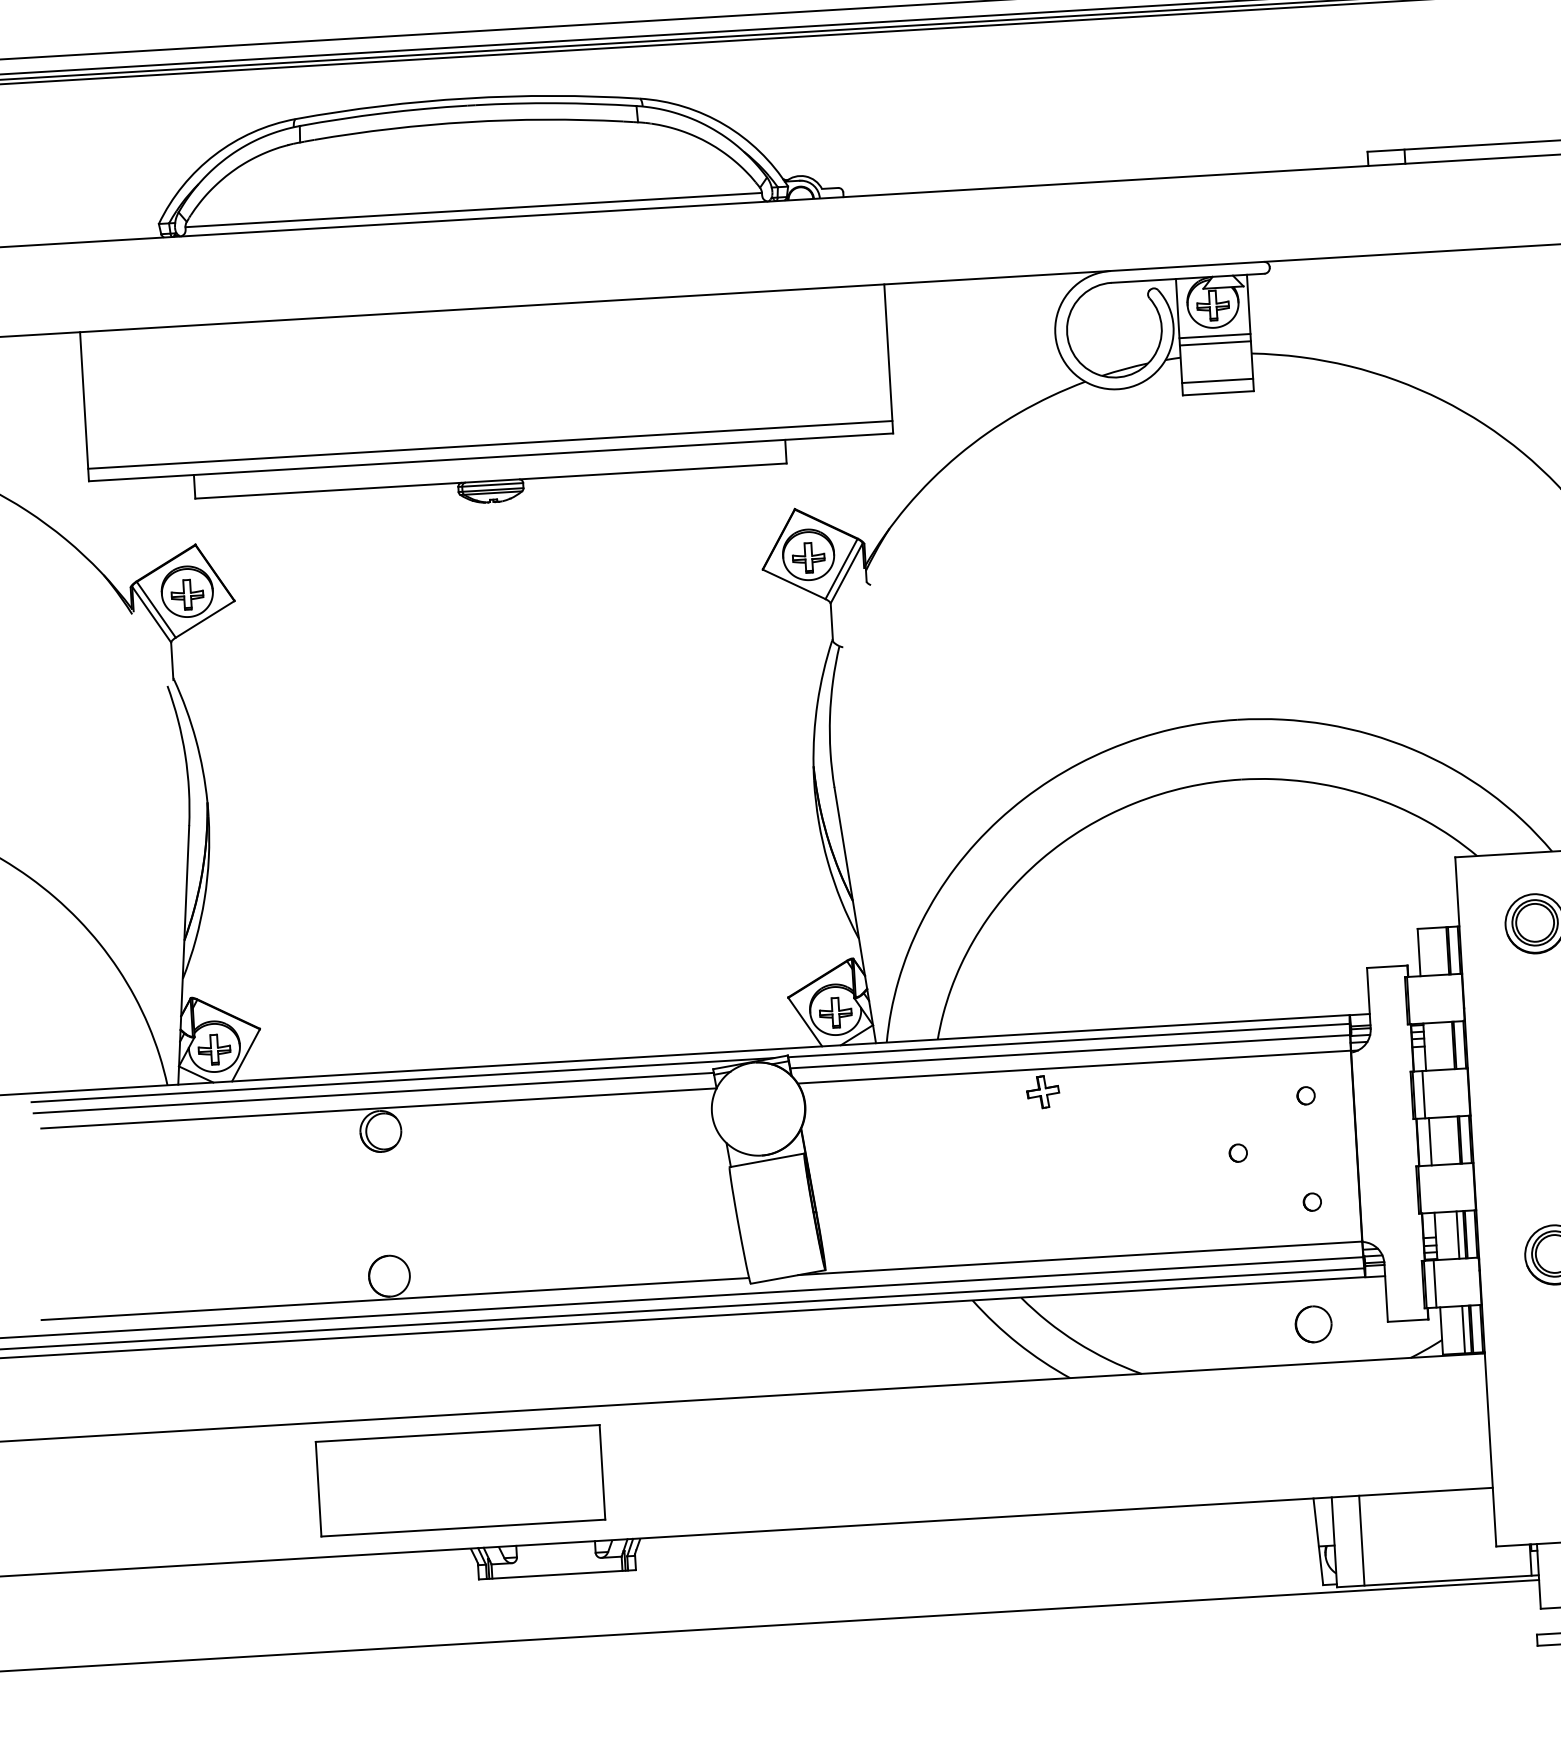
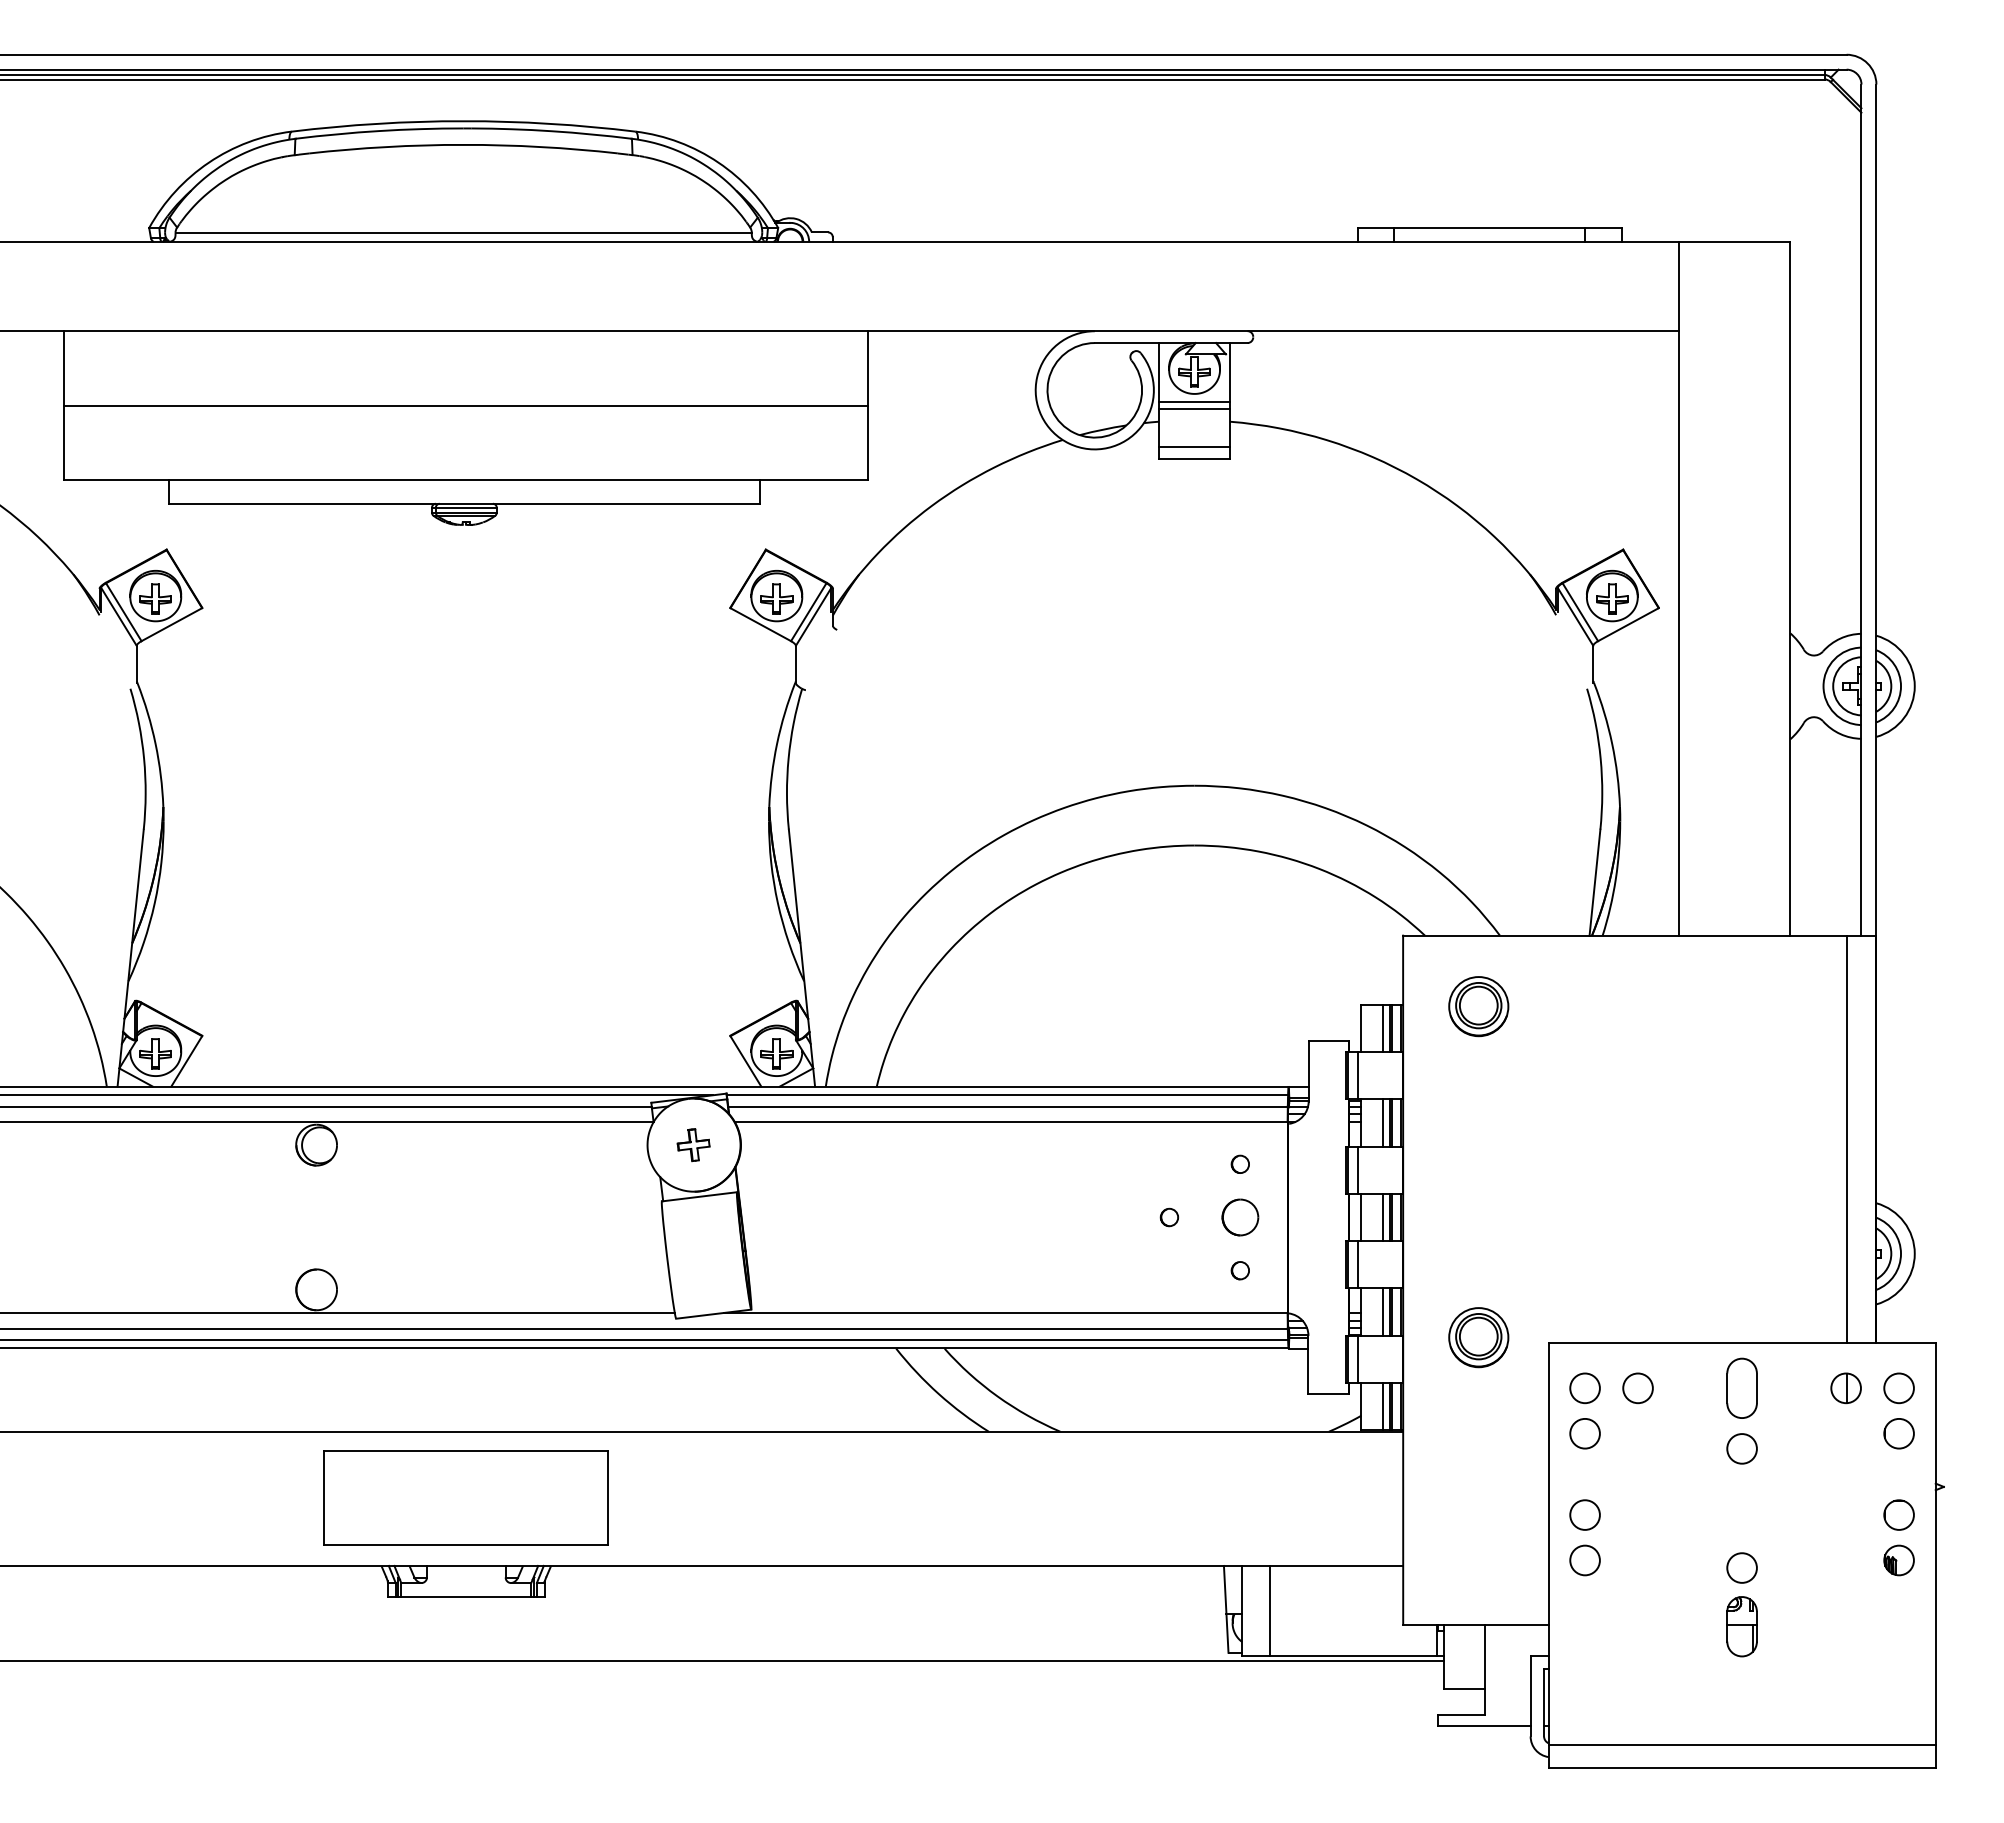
line: (490, 444) -> (466, 405), moved
line: (1441, 951) -> (1383, 1028), added
line: (1417, 999) -> (1357, 1075), added
line: (1446, 1045) -> (1383, 1122), added
part: (1042, 1092) -> (693, 1145), moved
line: (1452, 1140) -> (1383, 1217), added
line: (1429, 1189) -> (1357, 1264), added
part: (1313, 1324) -> (1240, 1217), moved
part: (459, 1480) -> (465, 1497), moved

